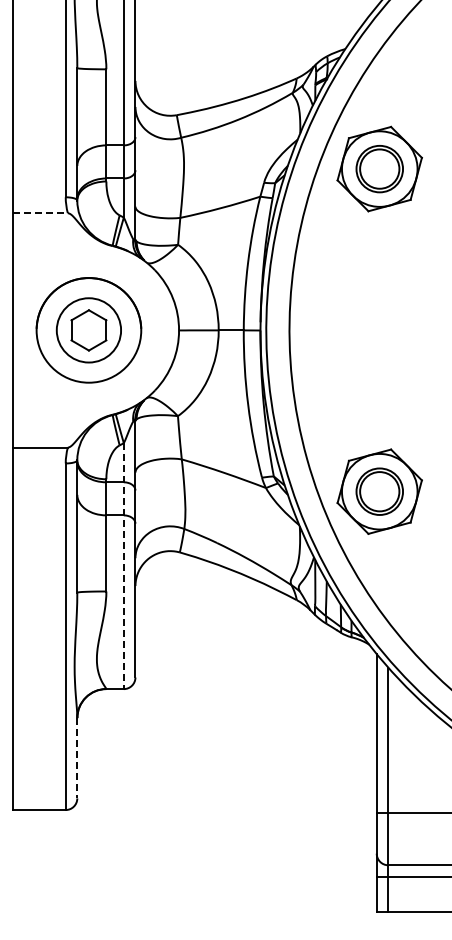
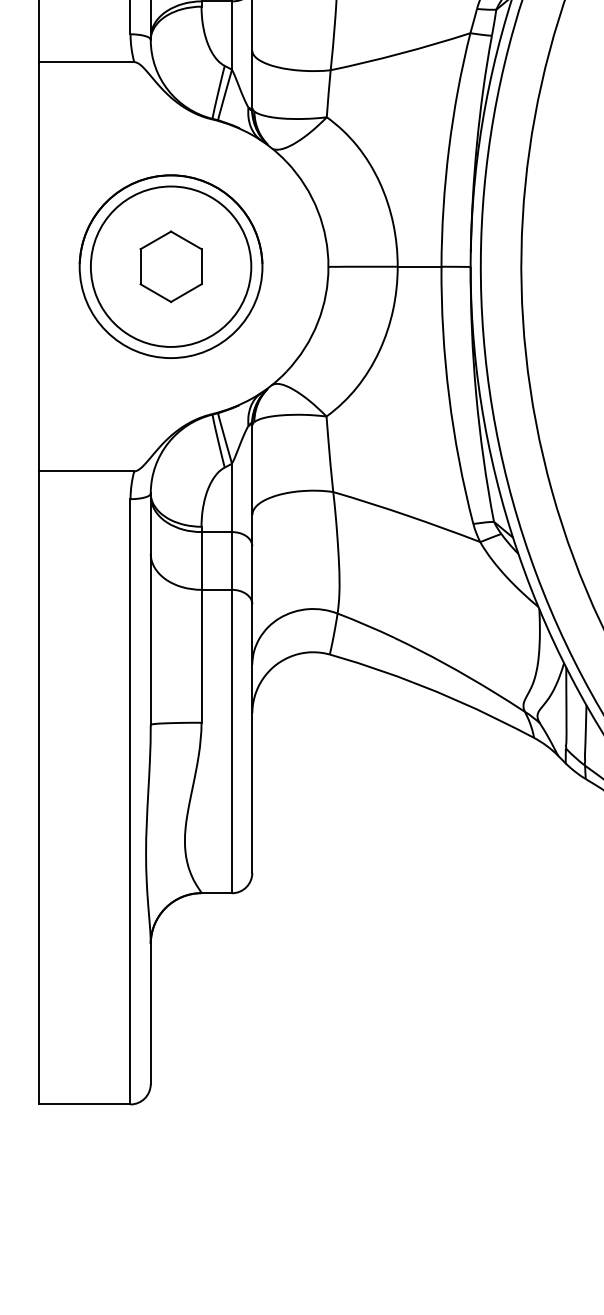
line: (41, 213) -> (88, 62), dashed -> solid
circle: (88, 330) -> (170, 266), size x1.43
line: (123, 566) -> (231, 679), dashed -> solid
line: (77, 758) -> (151, 1014), dashed -> solid

